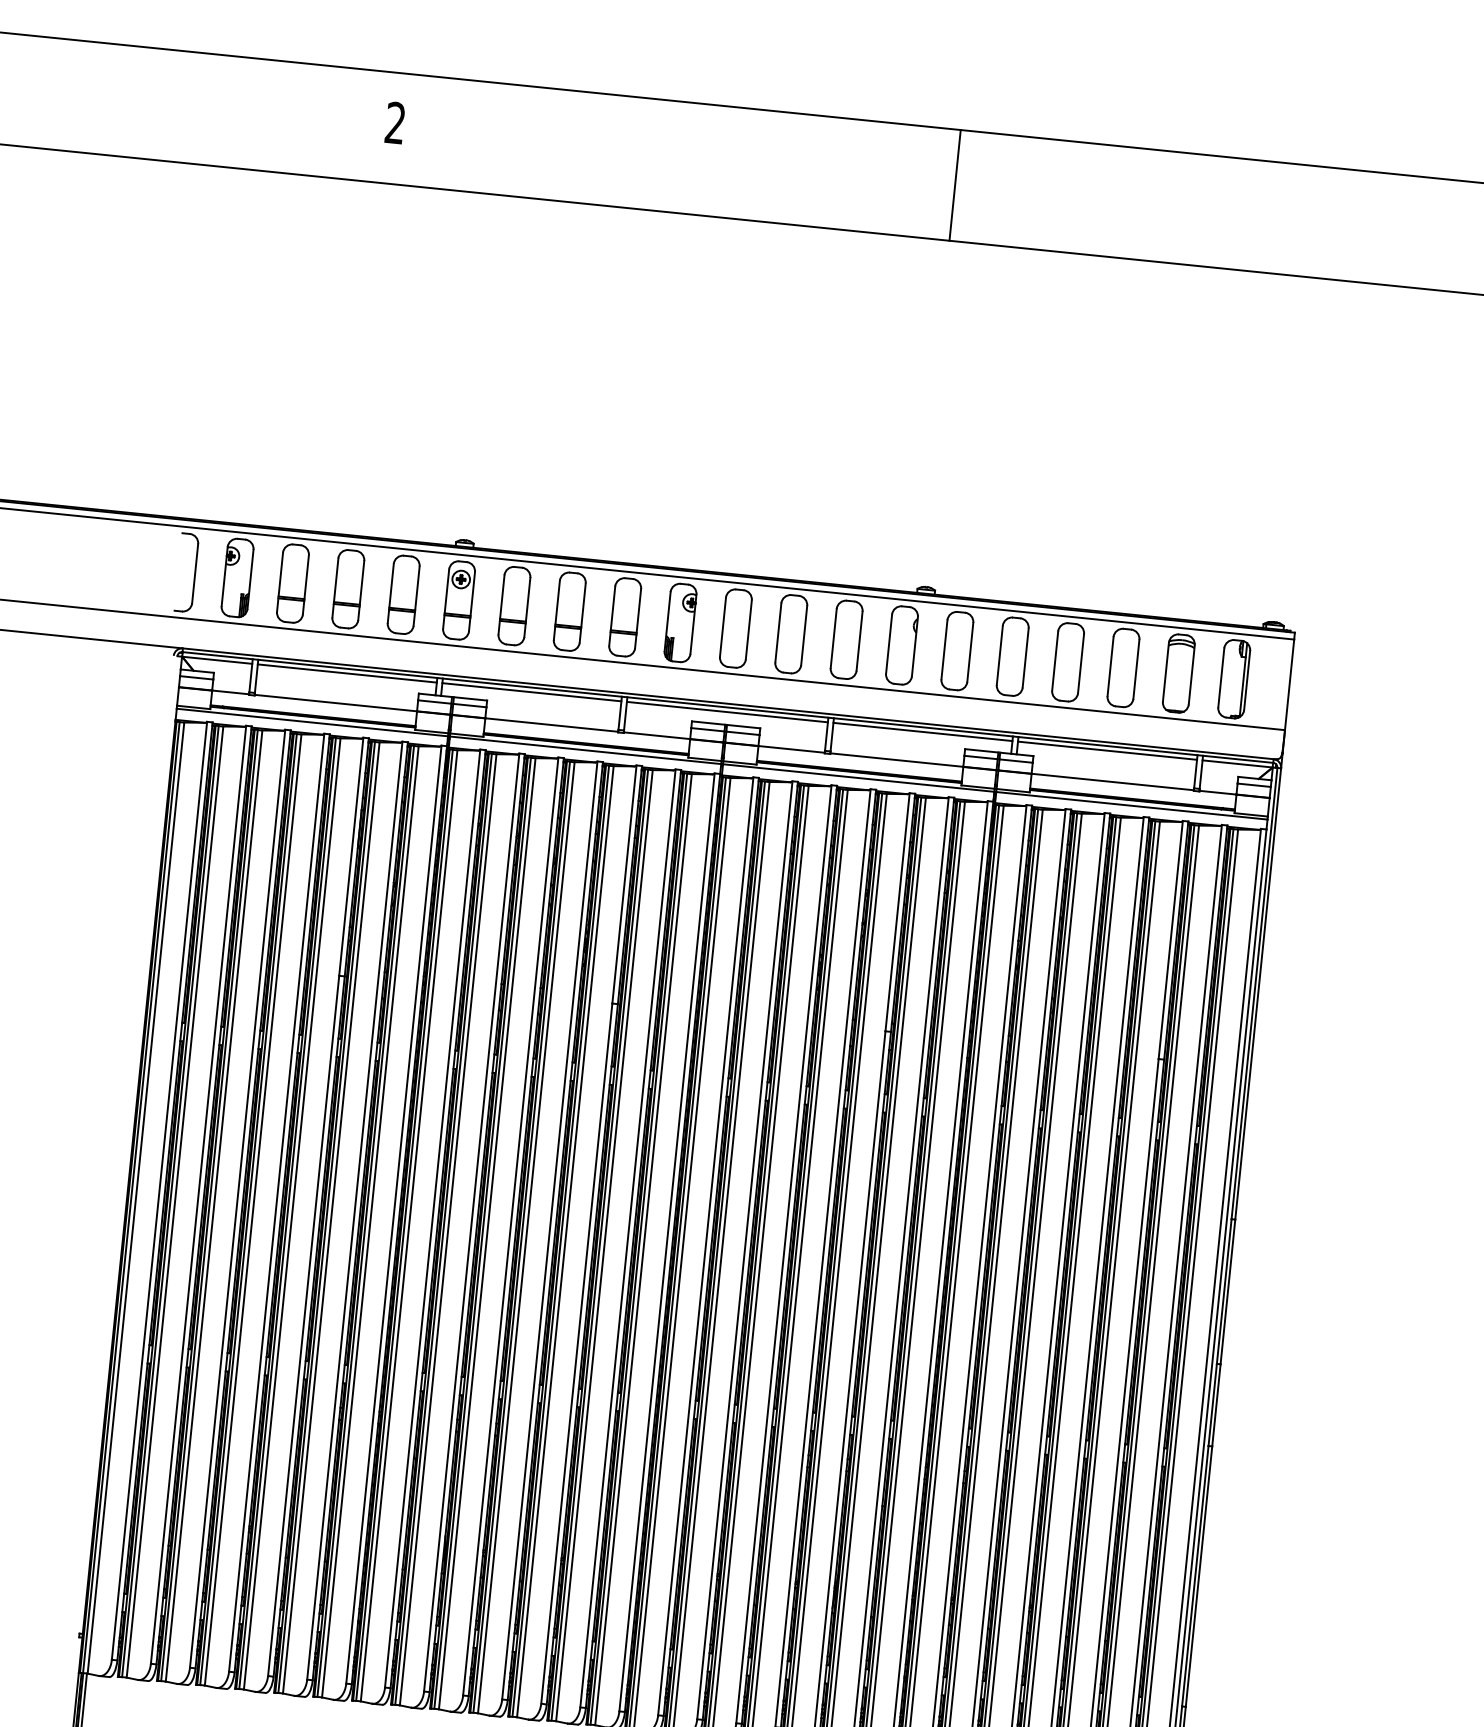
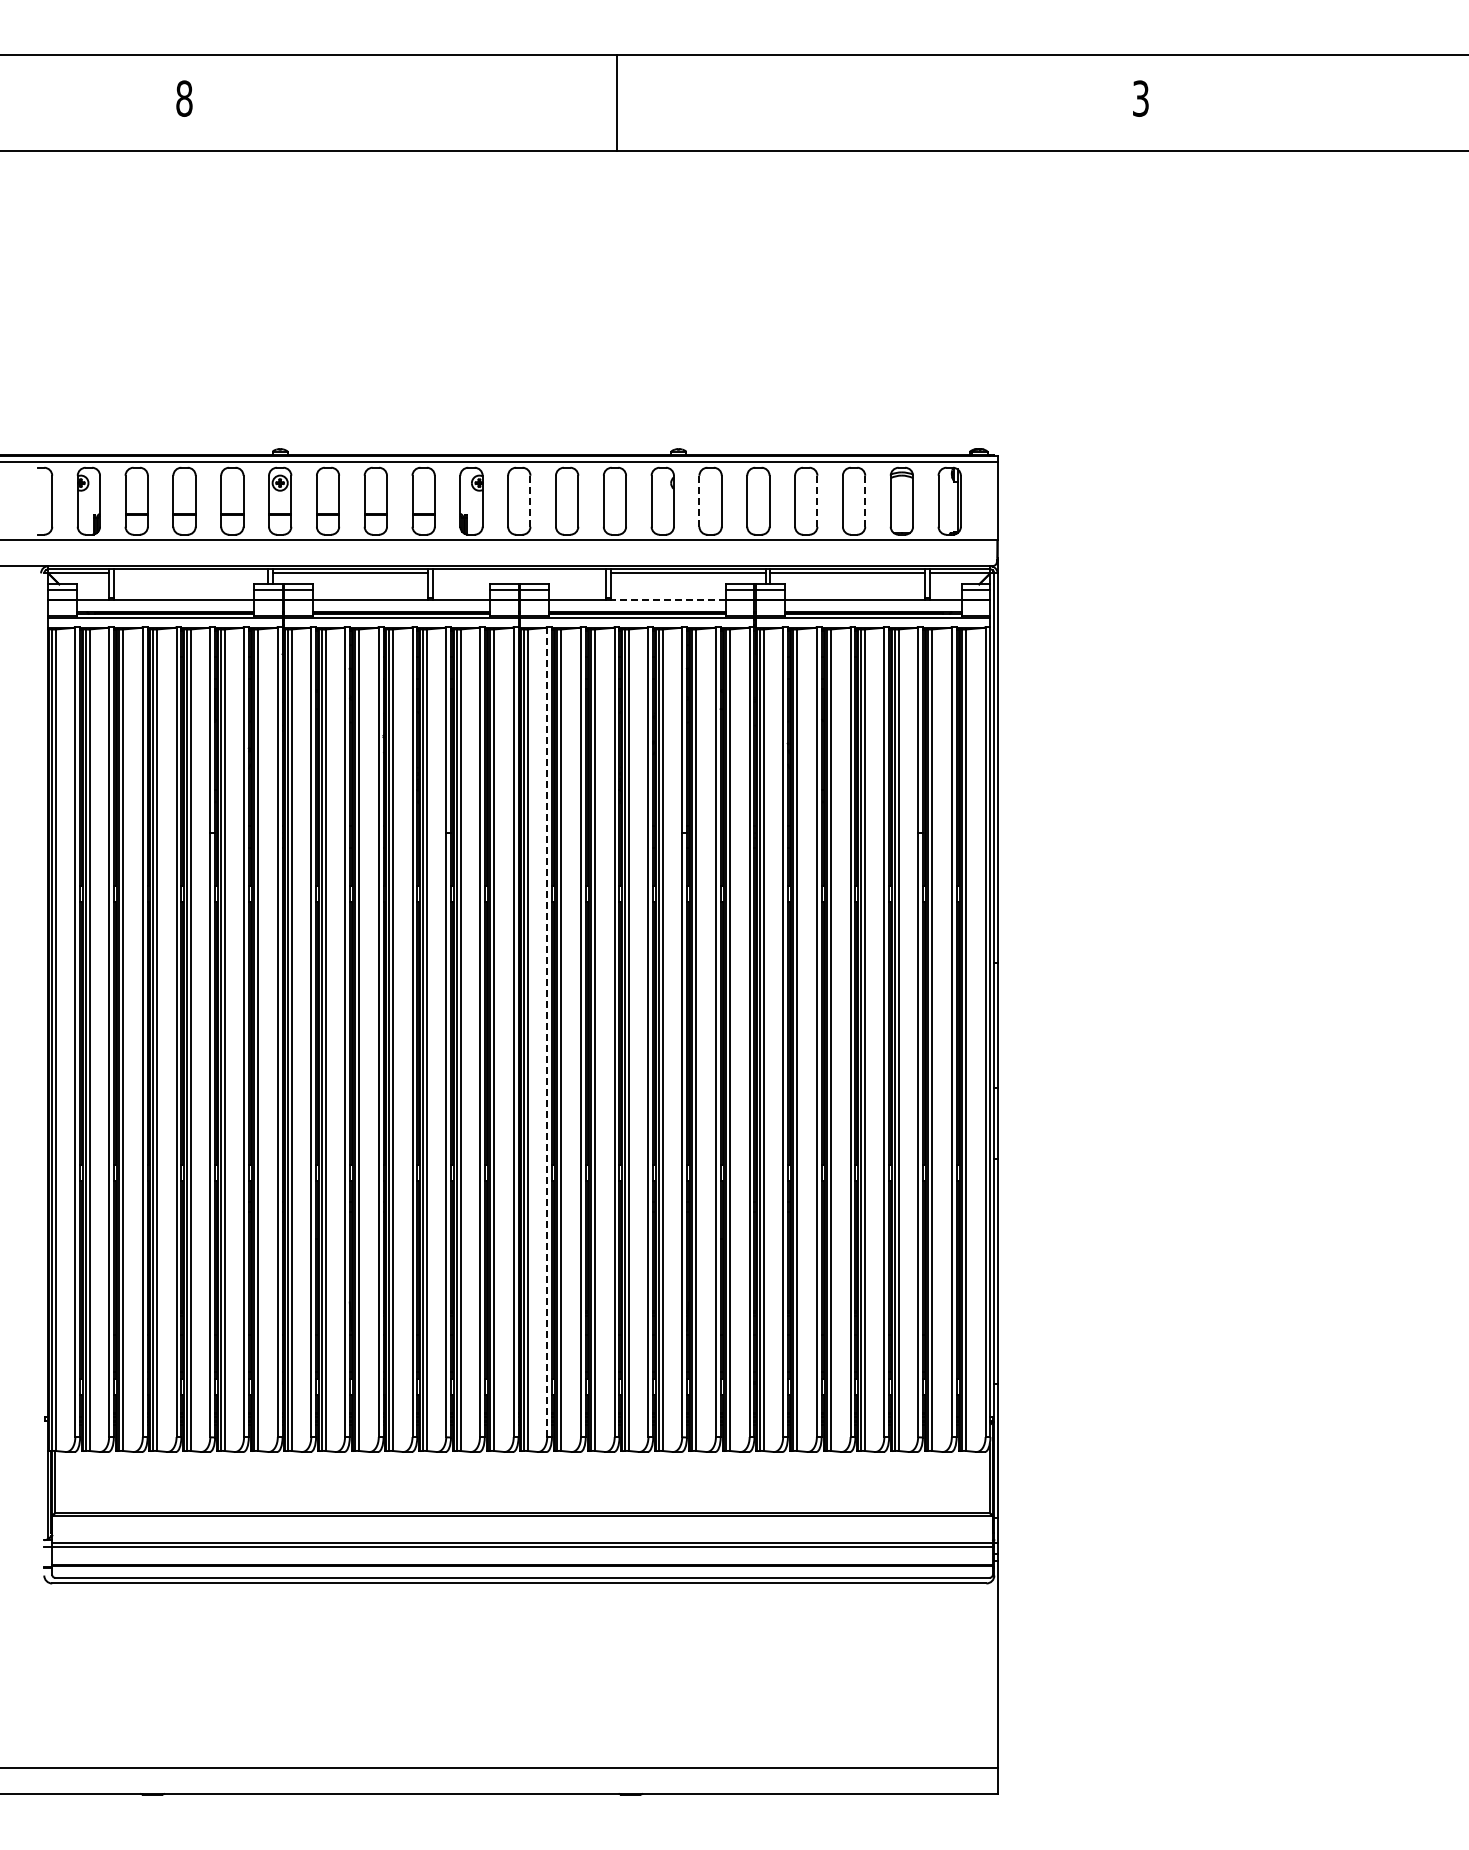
text: (395, 122) -> (184, 98), 2 -> 8
line: (955, 185) -> (617, 103), moved
line: (748, 630) -> (530, 501), solid -> dashed
line: (944, 650) -> (699, 501), solid -> dashed
line: (1081, 663) -> (817, 501), solid -> dashed
line: (1136, 669) -> (865, 501), solid -> dashed
line: (346, 673) -> (190, 573), removed
line: (727, 712) -> (519, 573), removed
line: (895, 759) -> (667, 599), solid -> dashed
line: (706, 1246) -> (547, 1032), solid -> dashed

